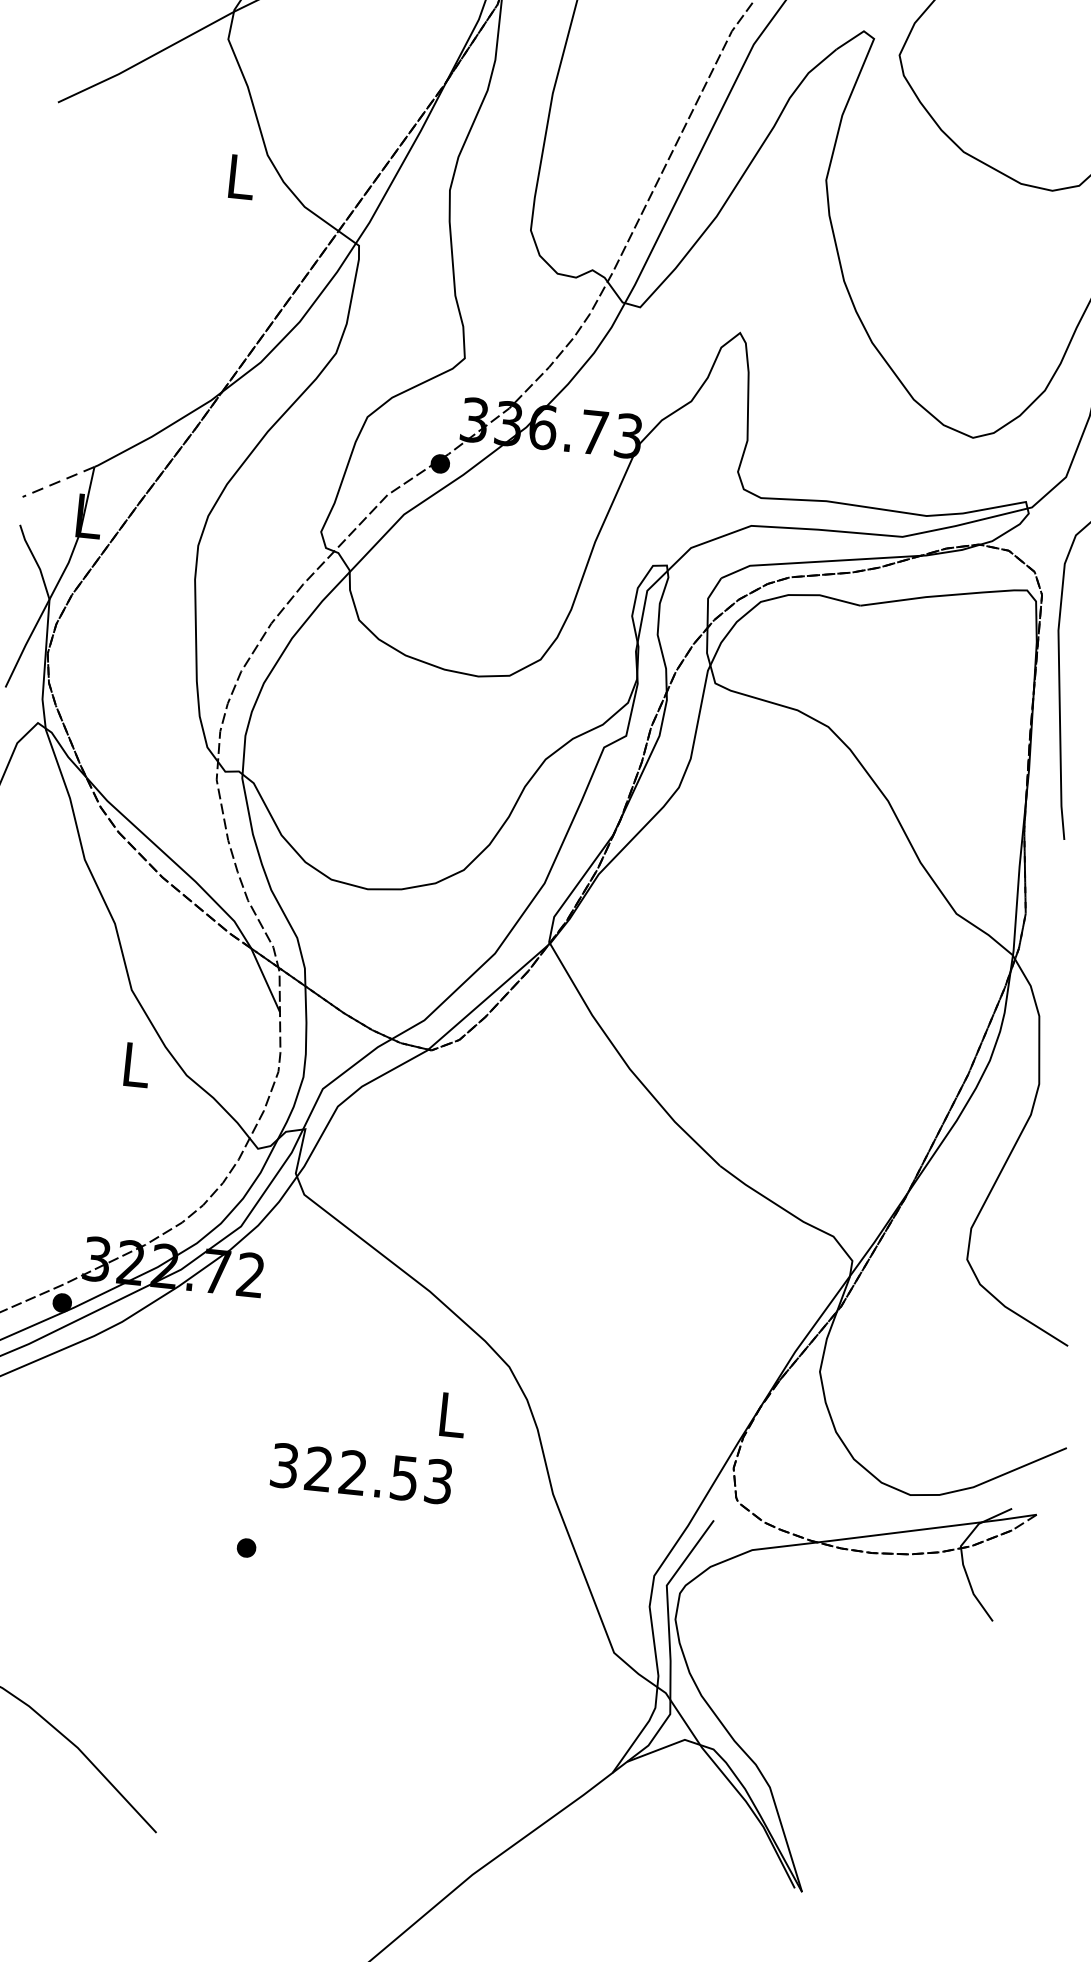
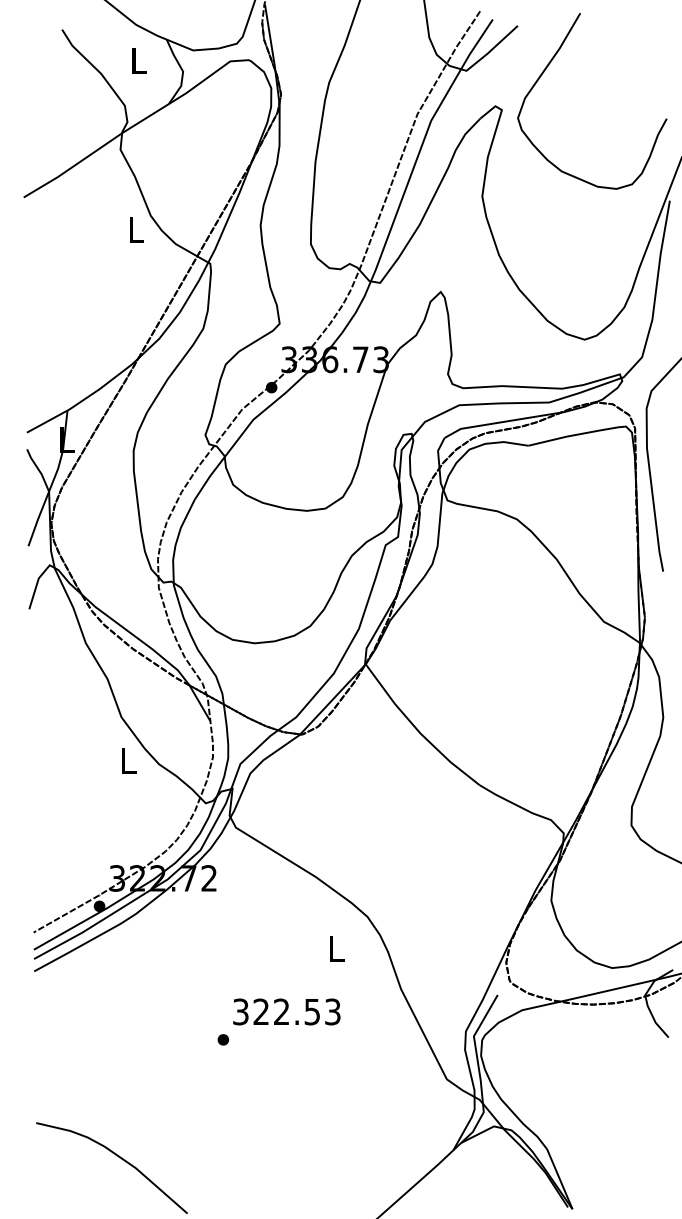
line: (57, 481) -> (46, 421), dashed -> solid
text: (361, 1472) -> (286, 1011), moved

